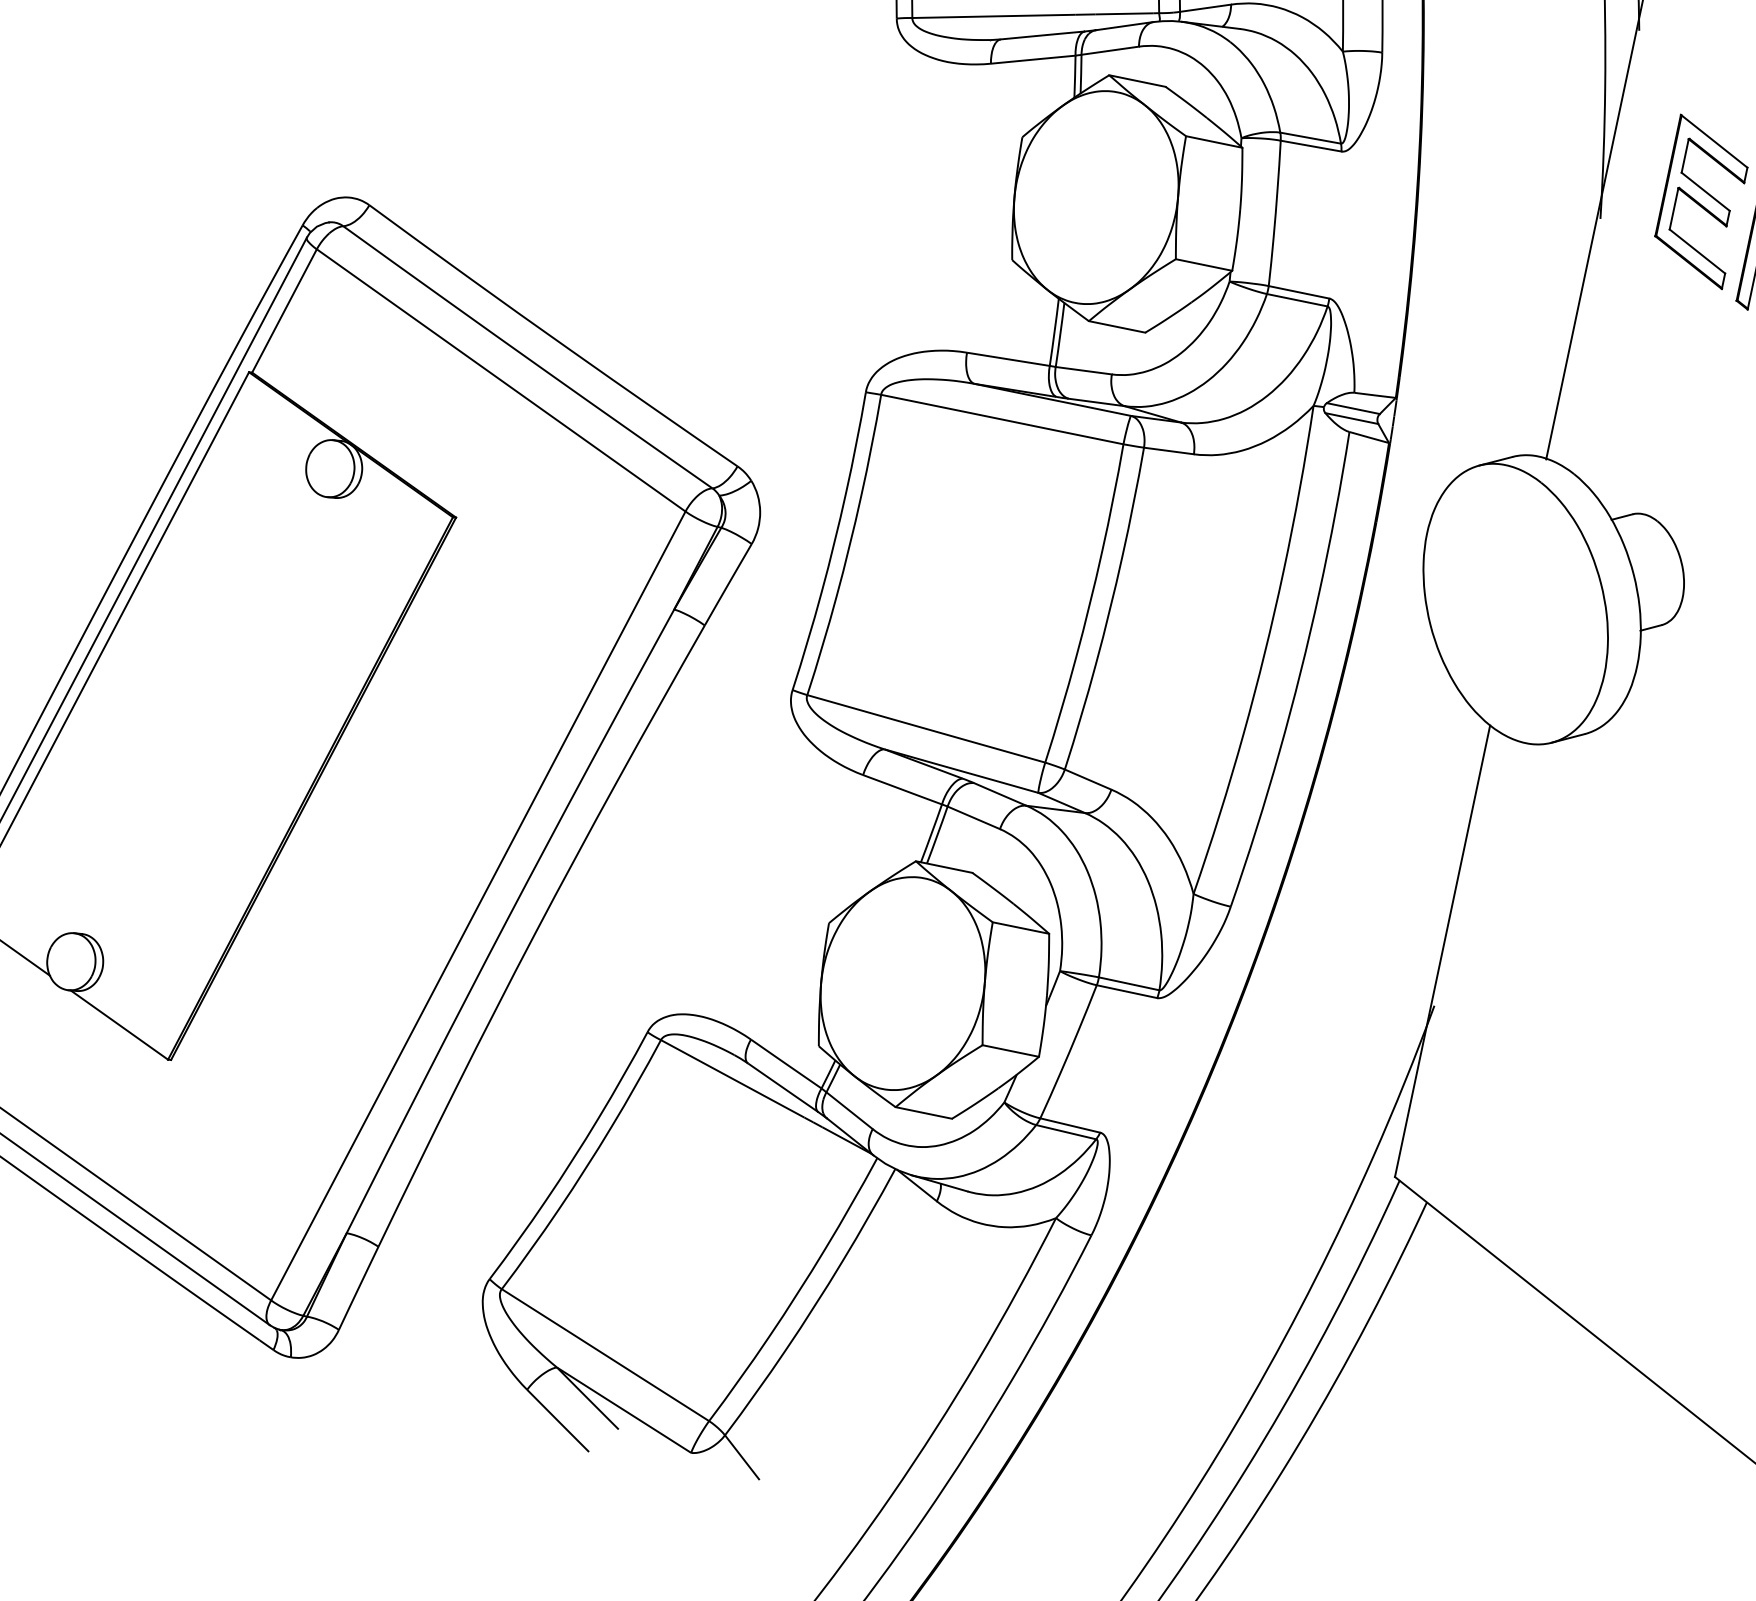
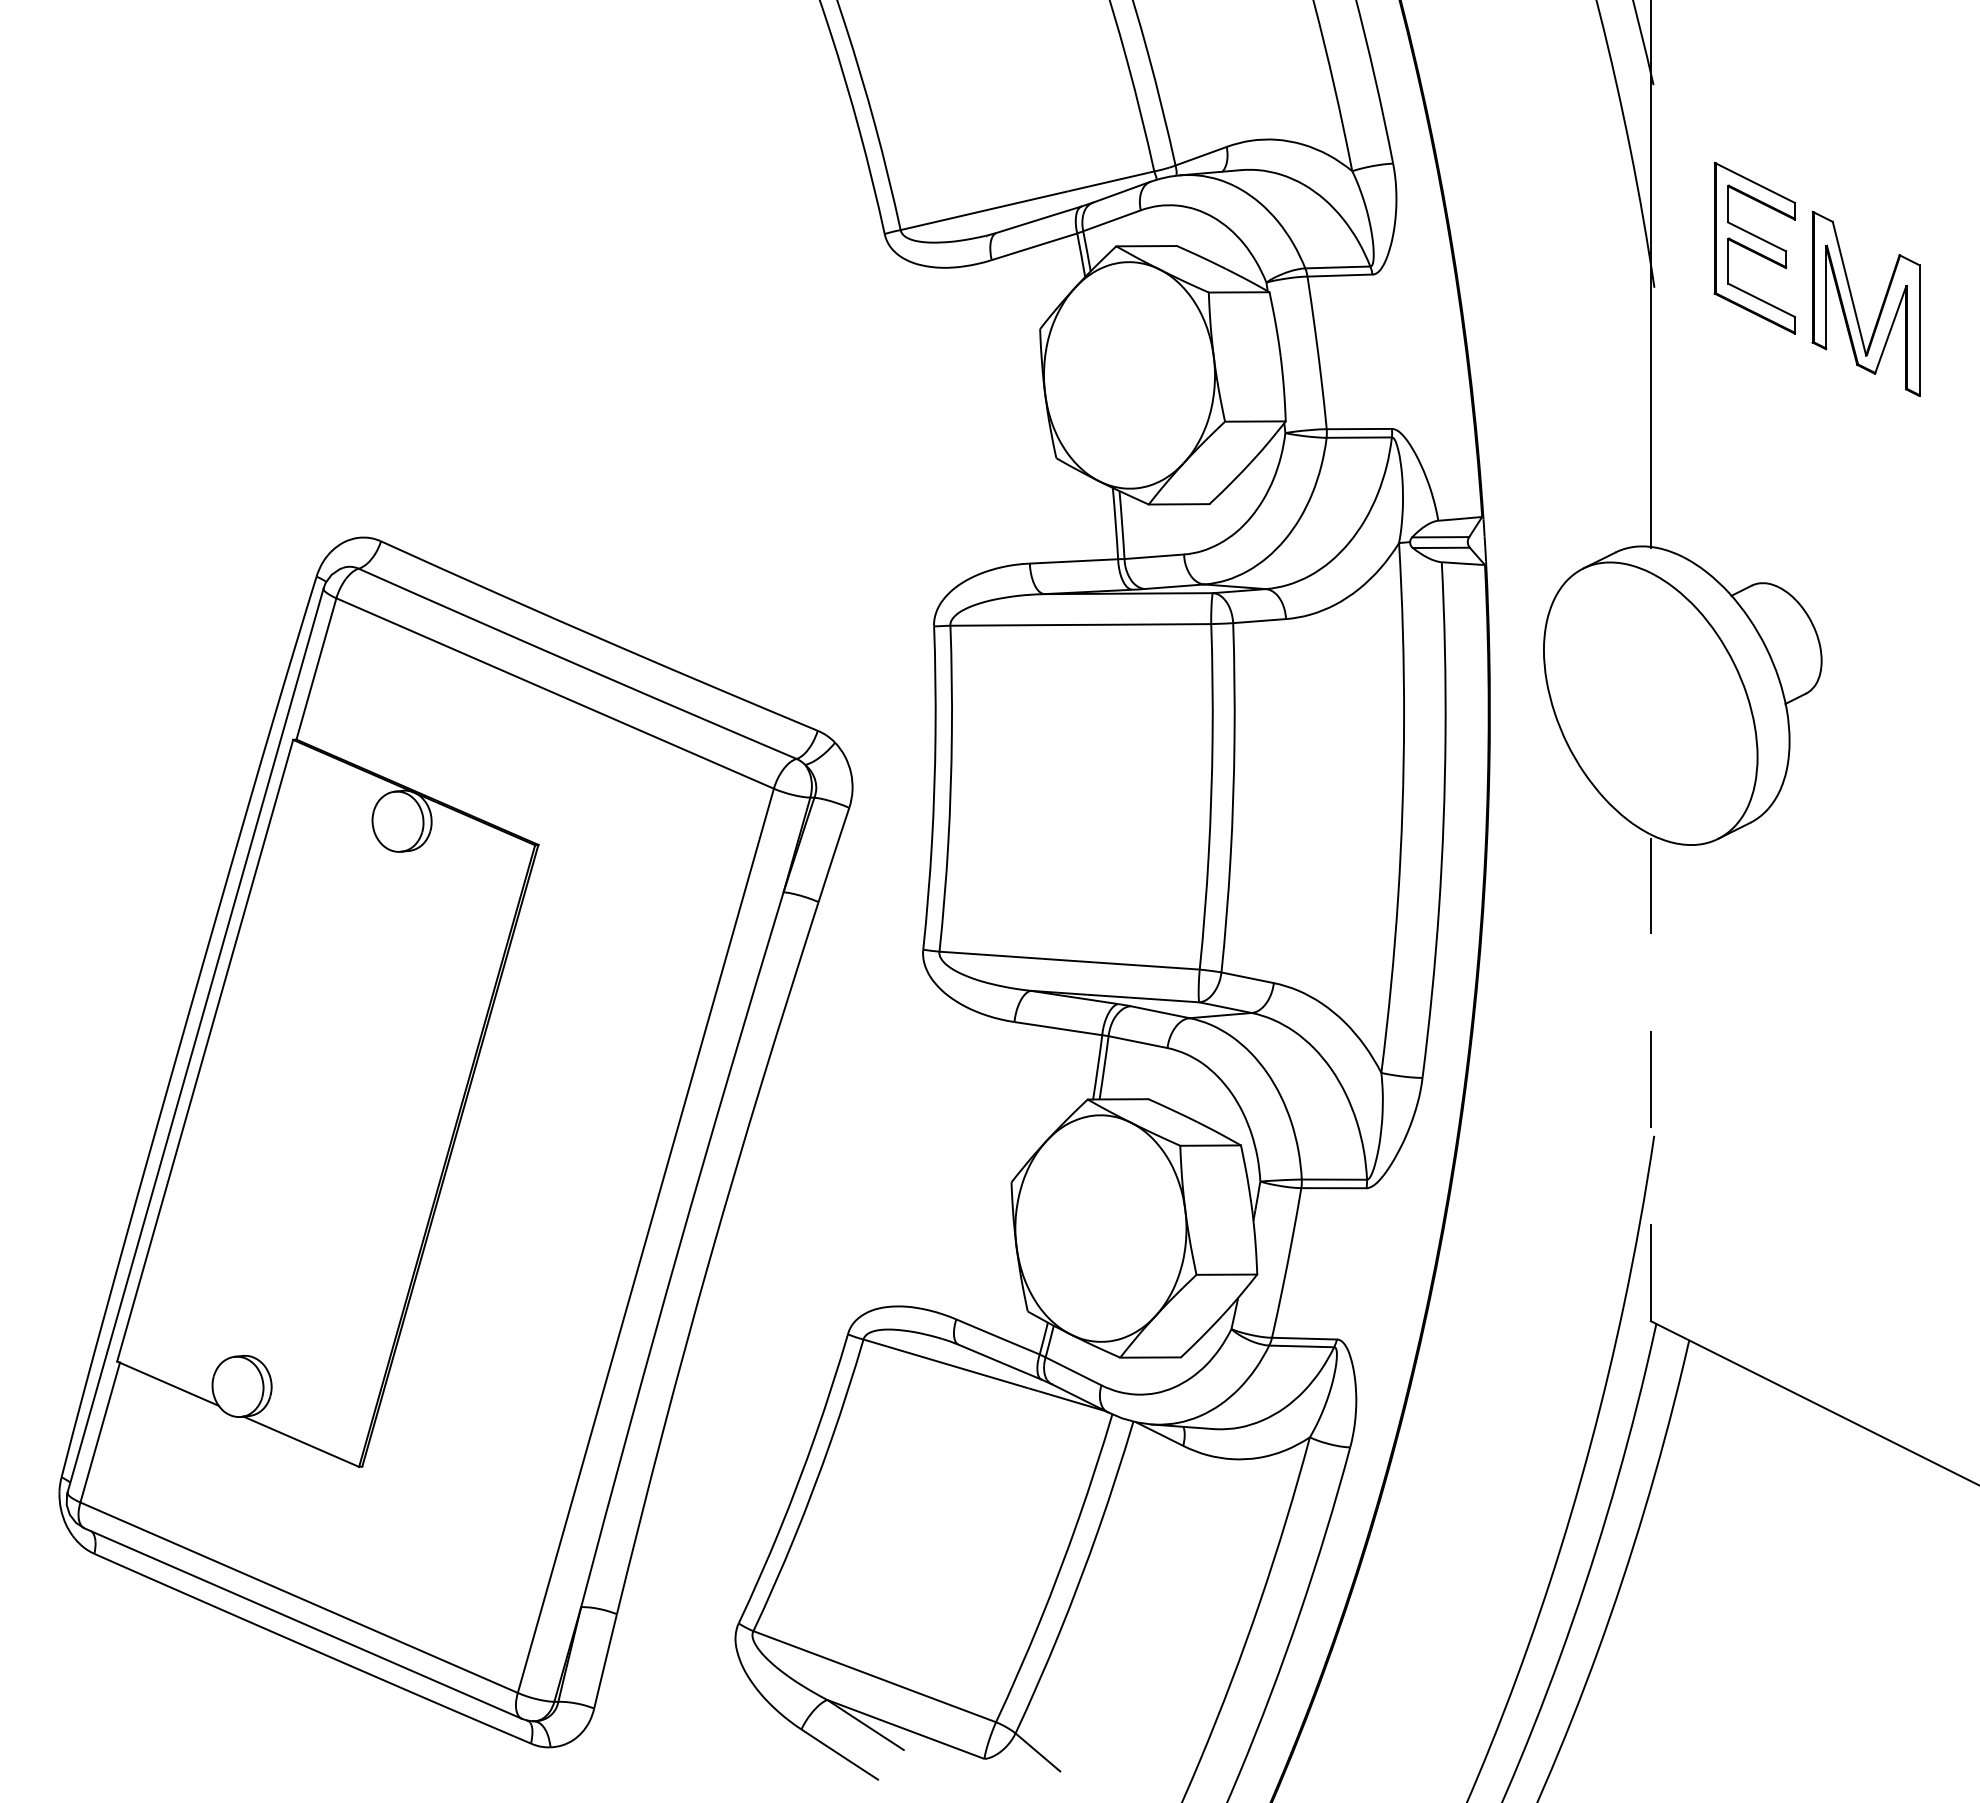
line: (1442, 950) -> (1650, 1077), solid -> dashed

